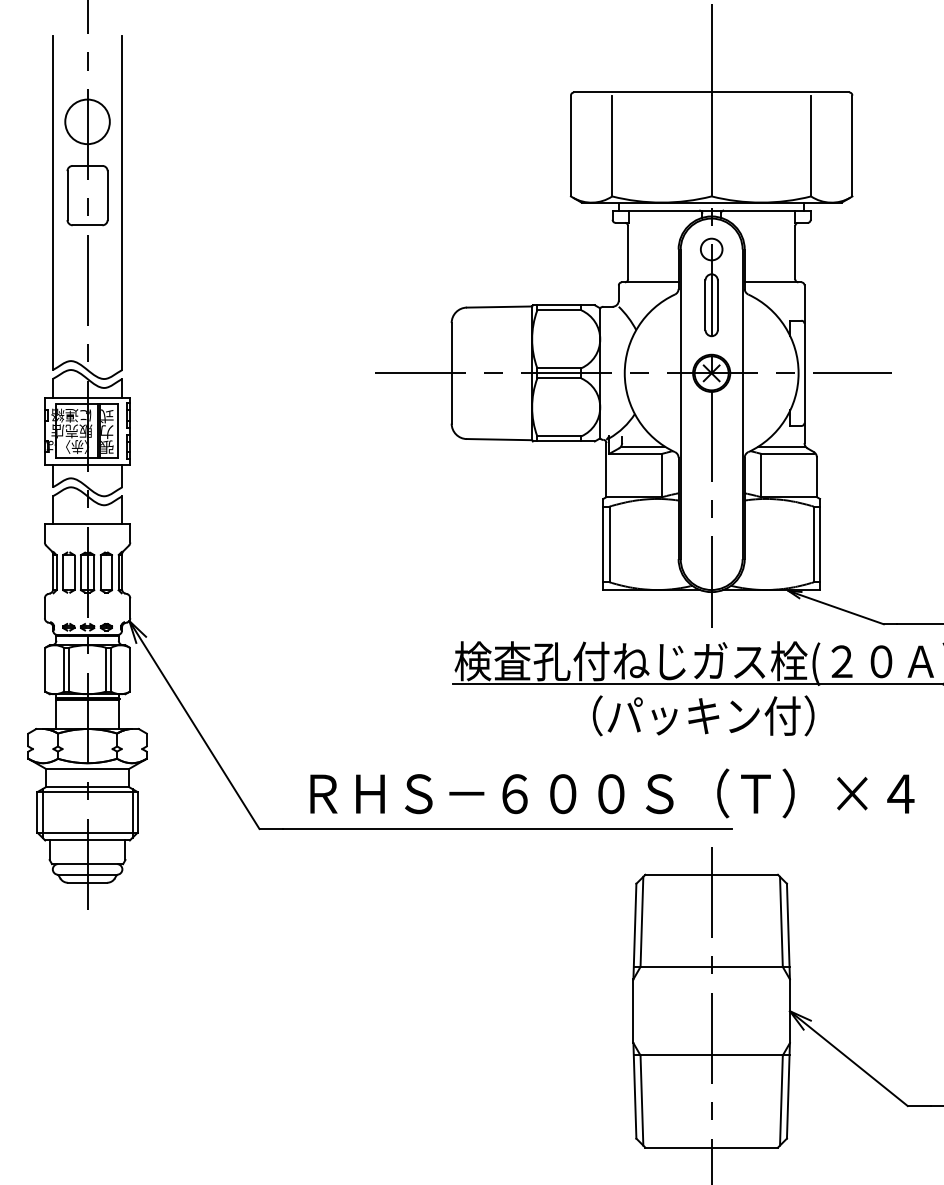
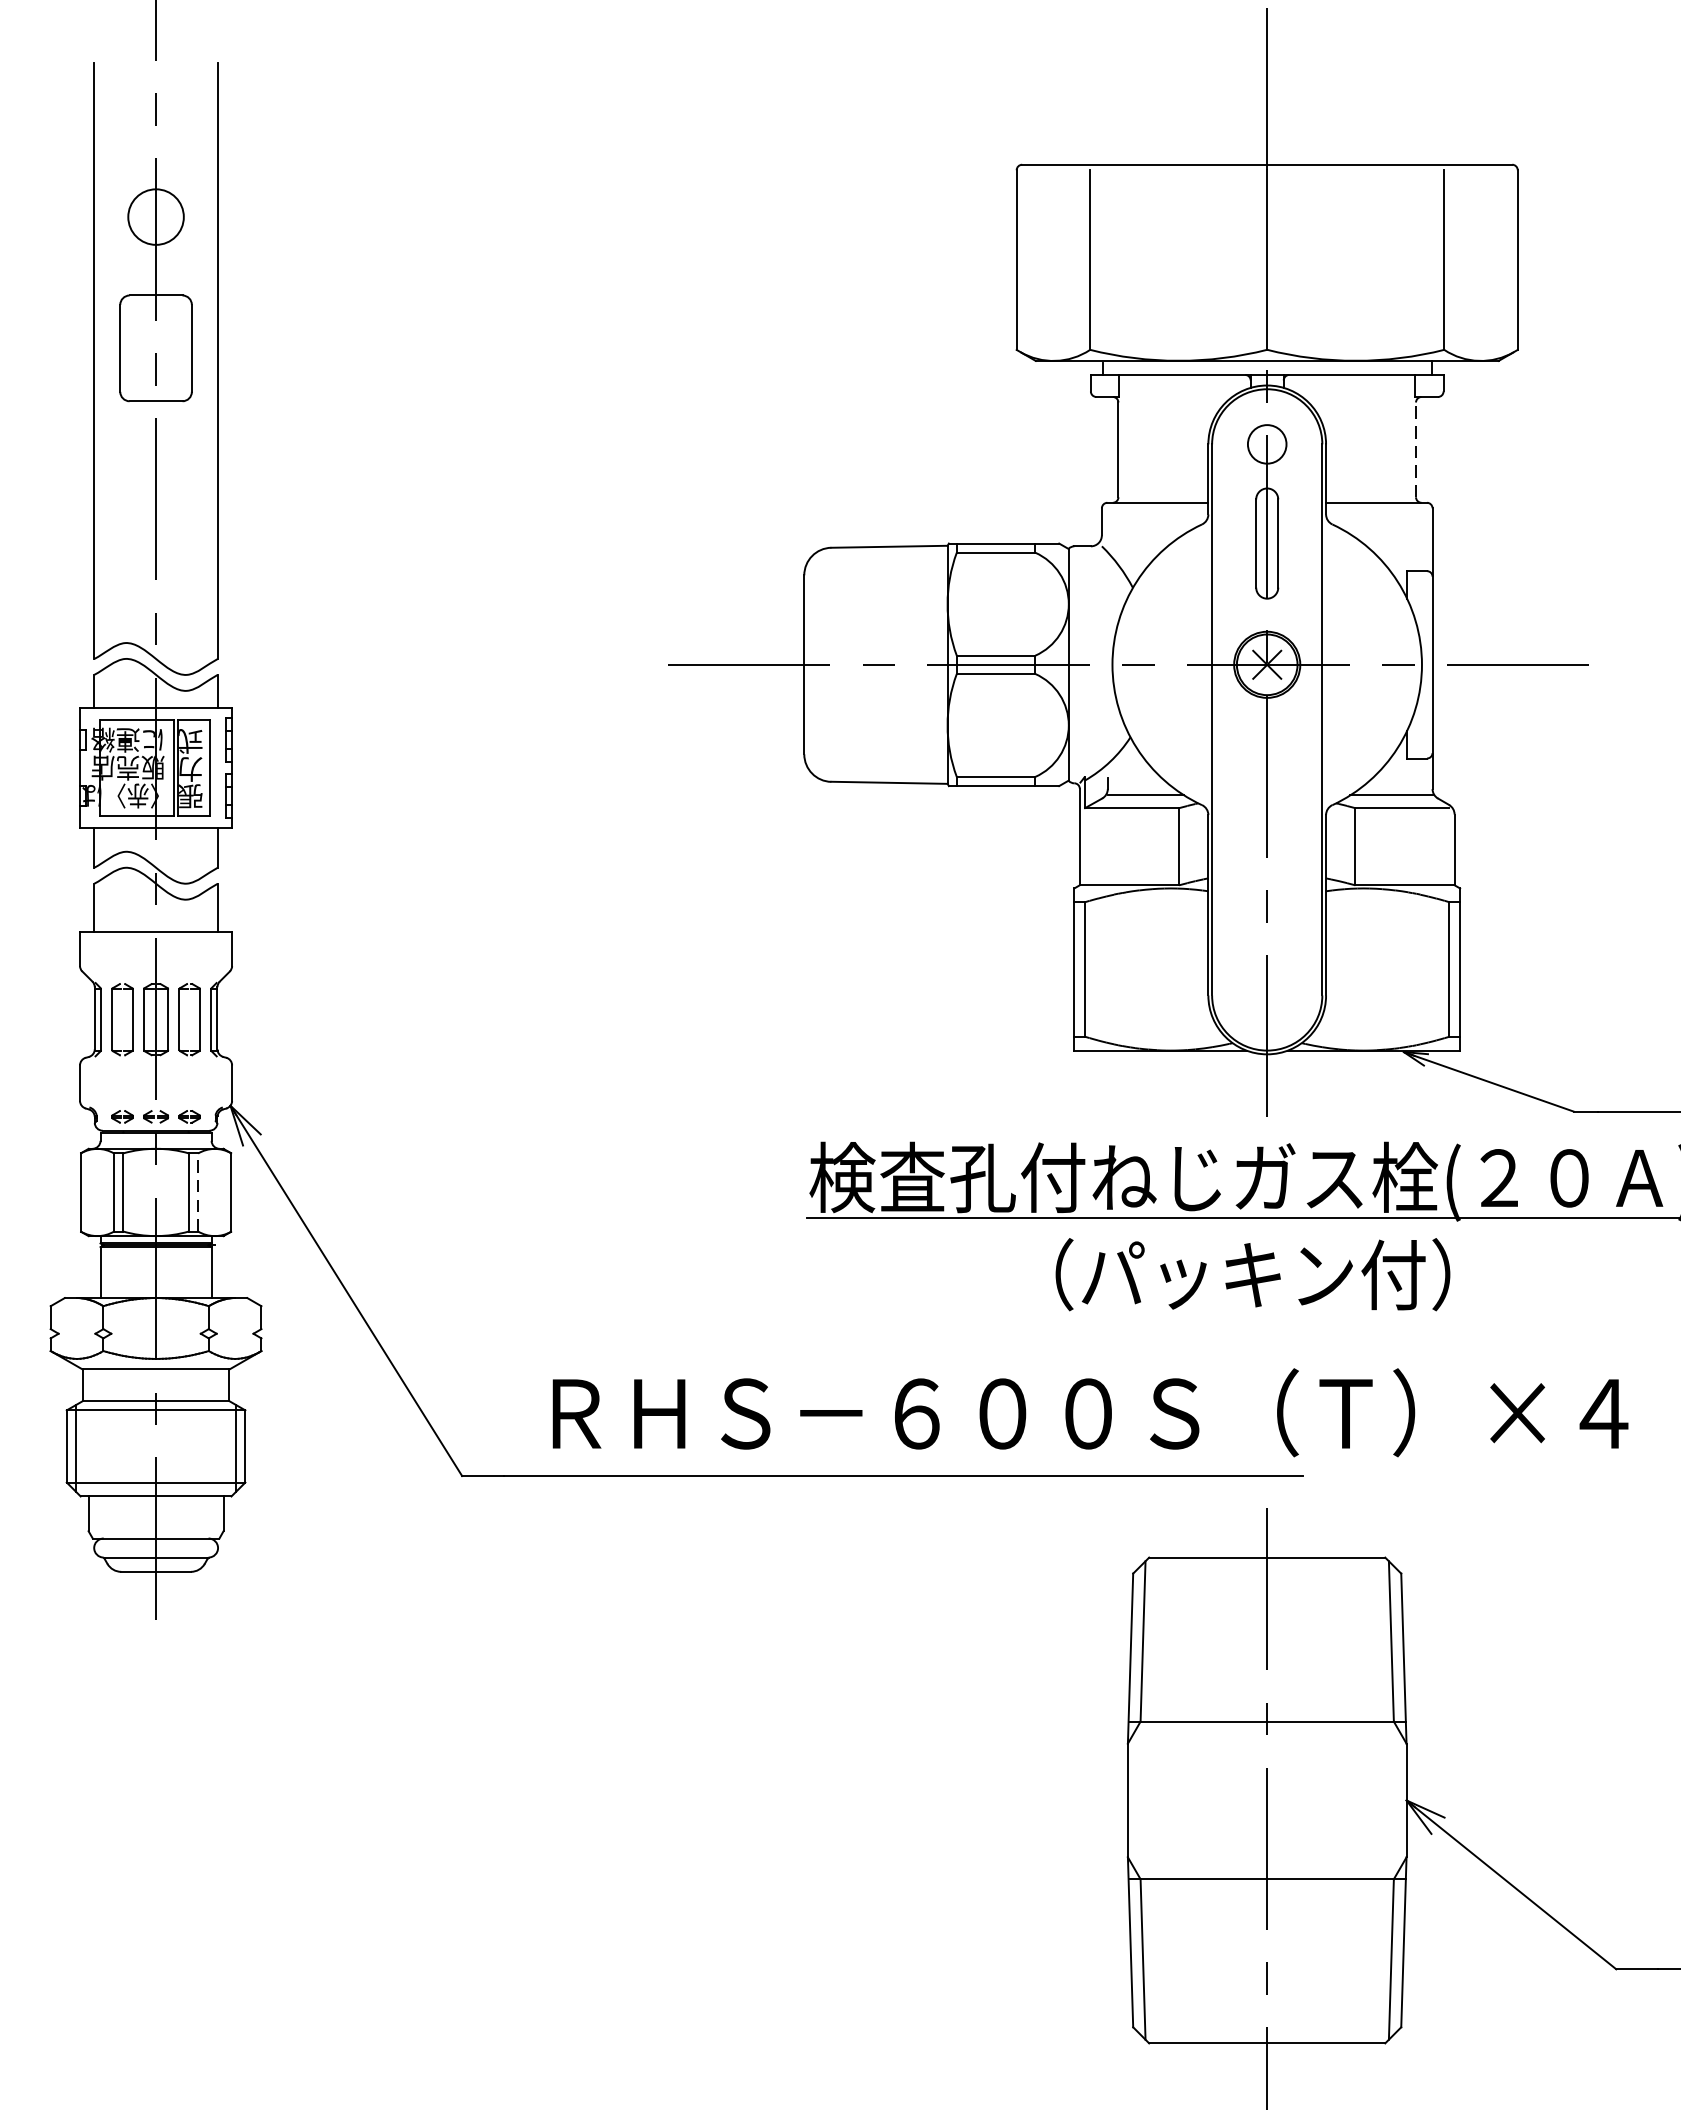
circle: (87, 121) -> (155, 216), size x0.7
line: (795, 252) -> (1416, 449), solid -> dashed
line: (111, 669) -> (198, 1192), solid -> dashed

